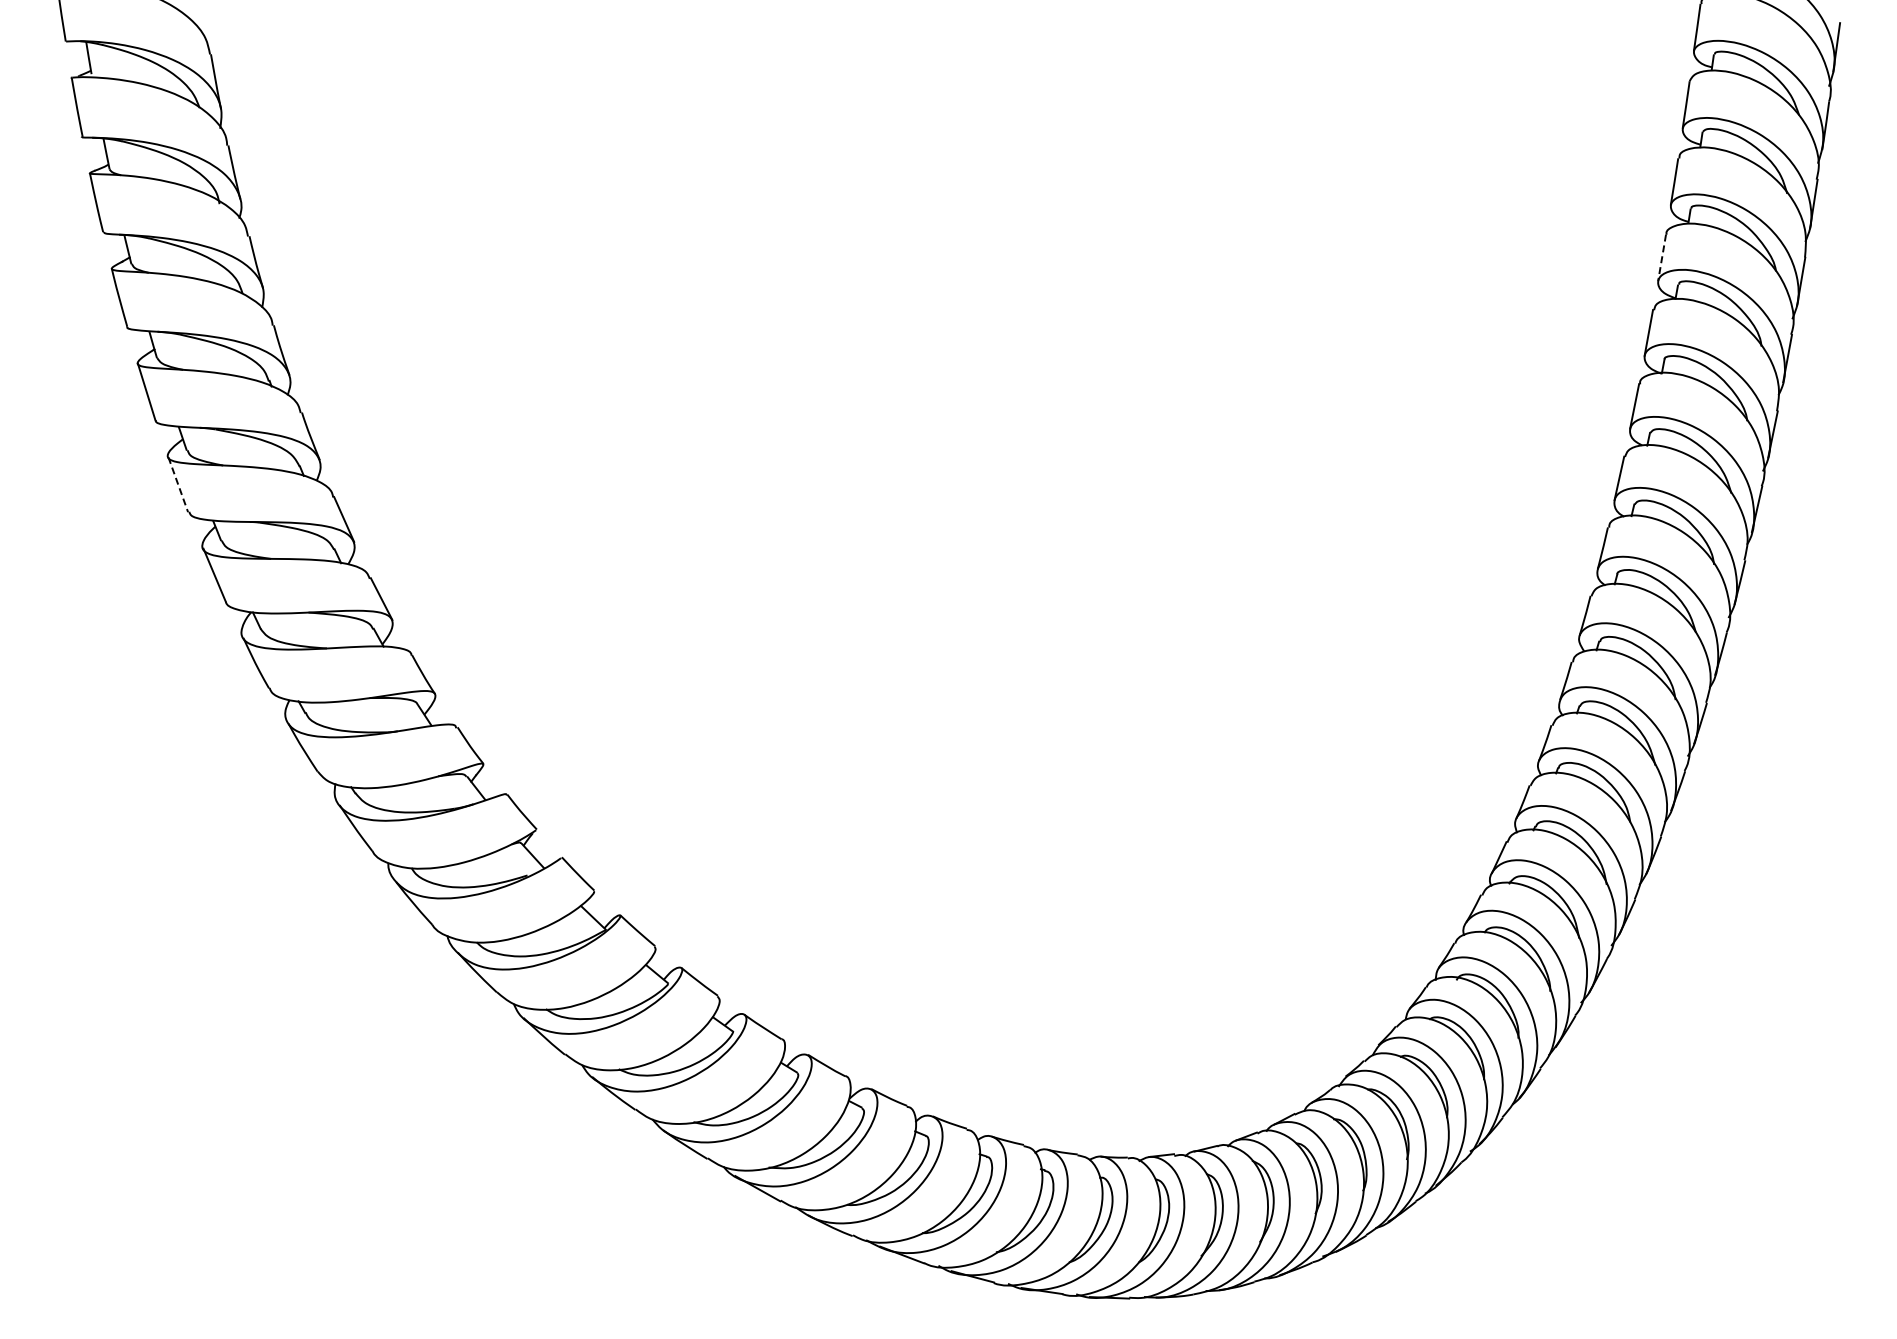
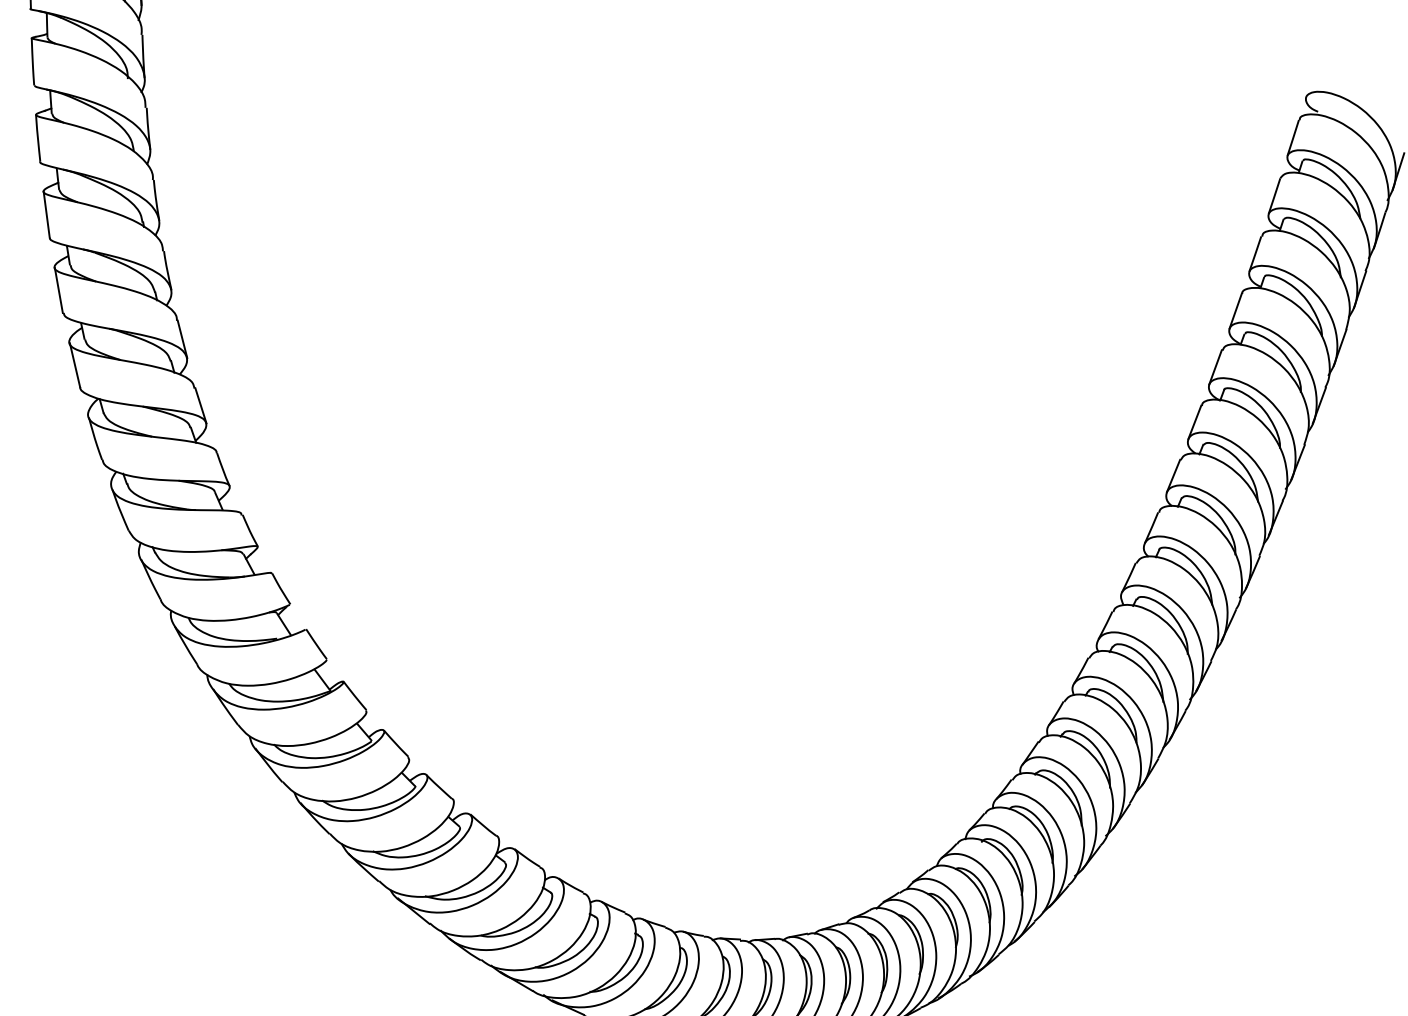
line: (1662, 257) -> (1236, 310), dashed -> solid
line: (178, 485) -> (58, 291), dashed -> solid

